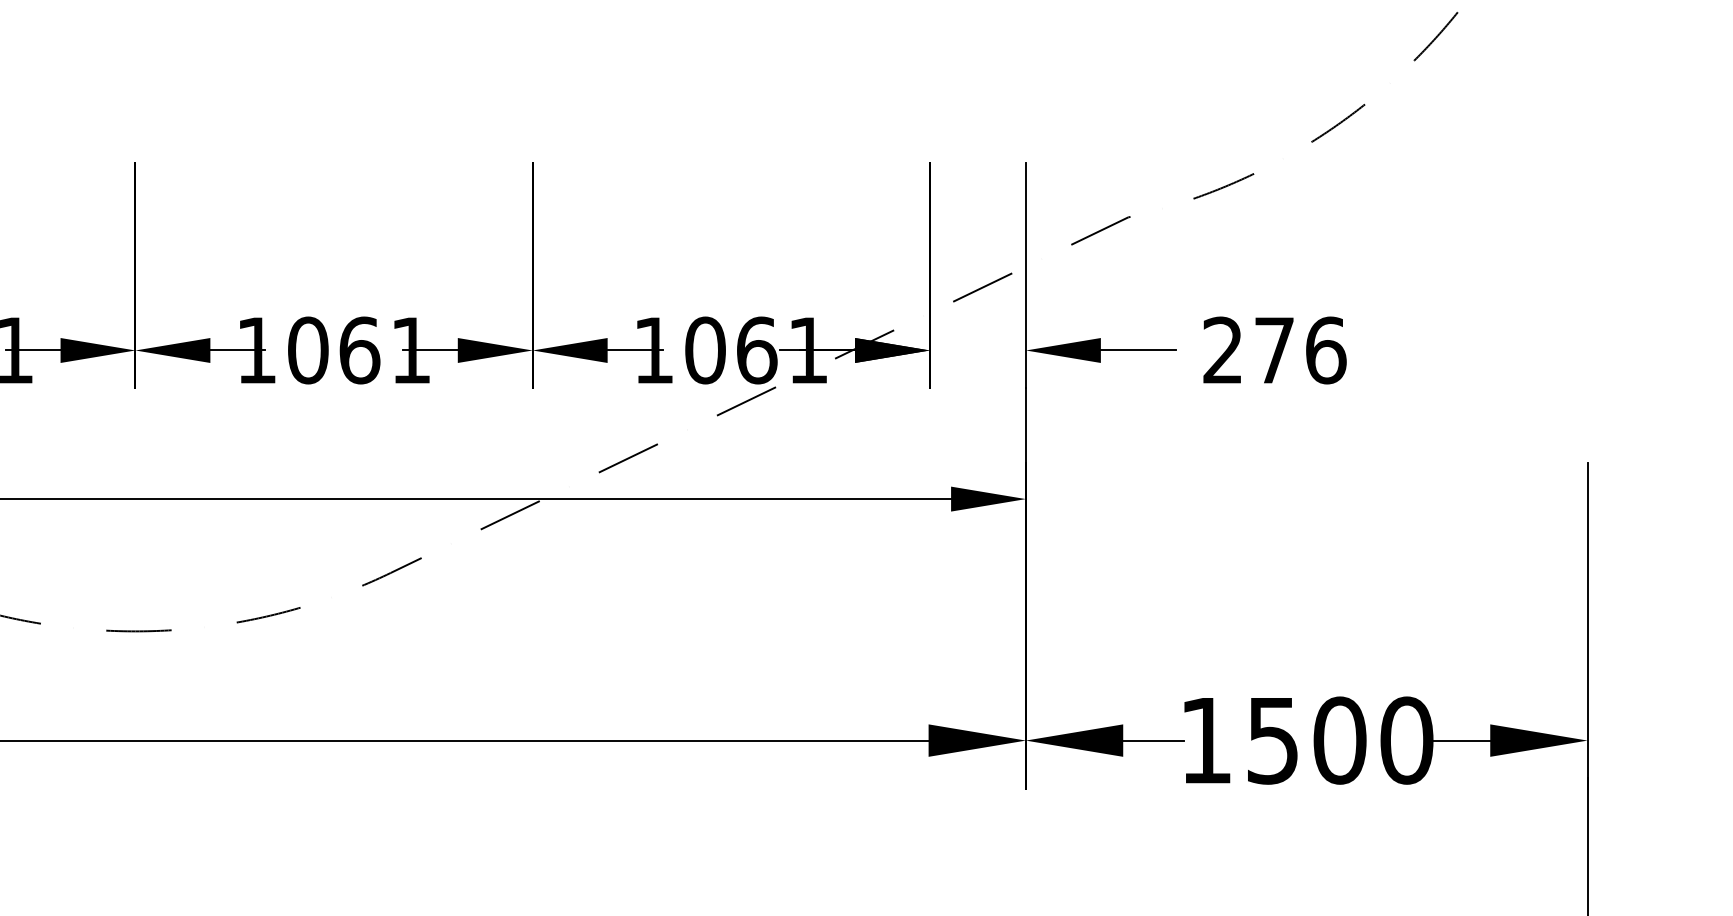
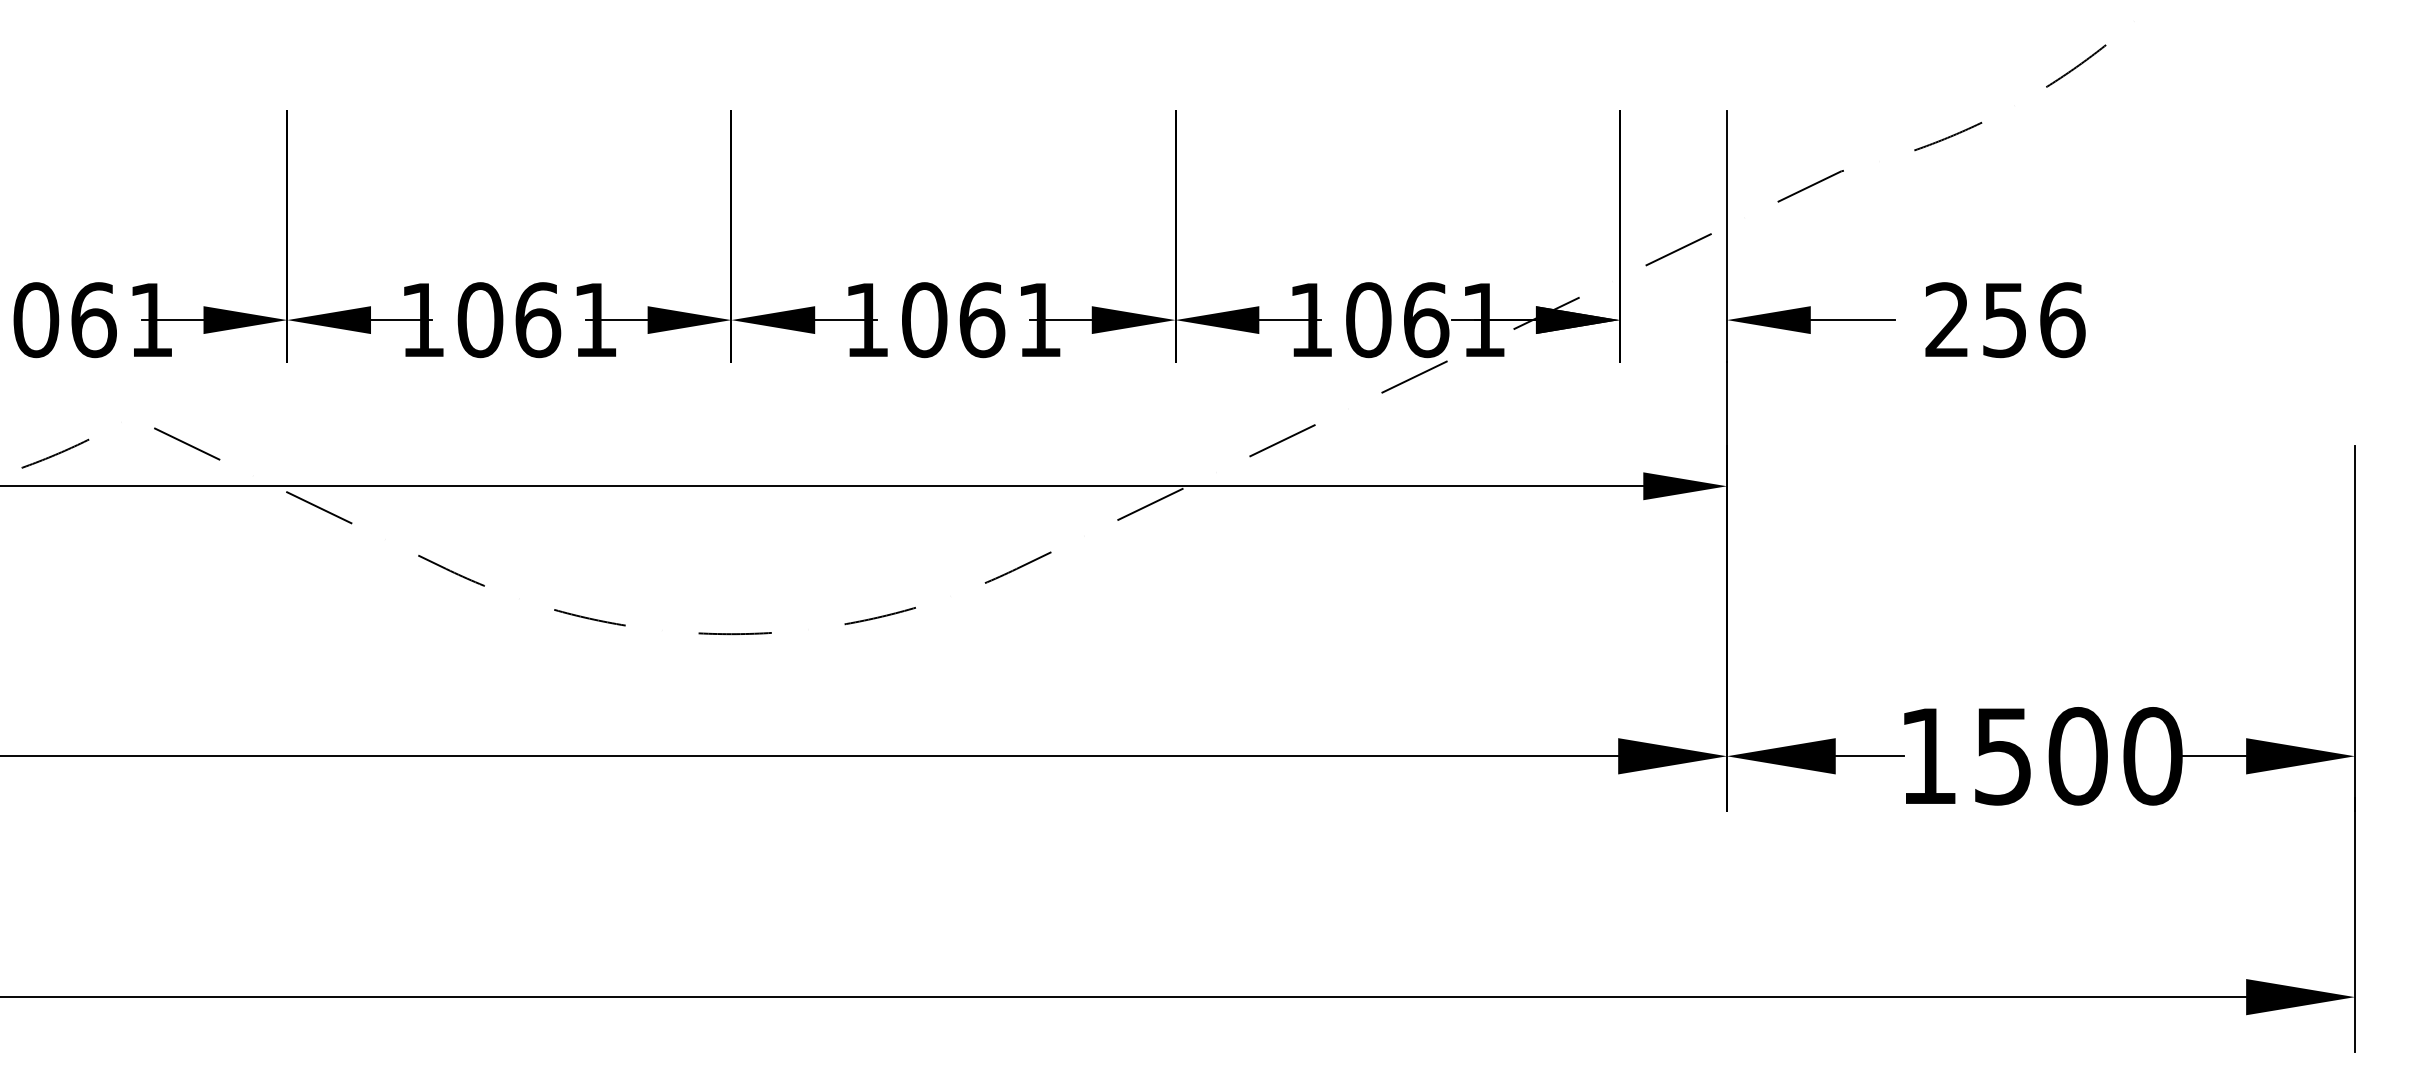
text: (1274, 350) -> (2004, 320), 276 -> 256

